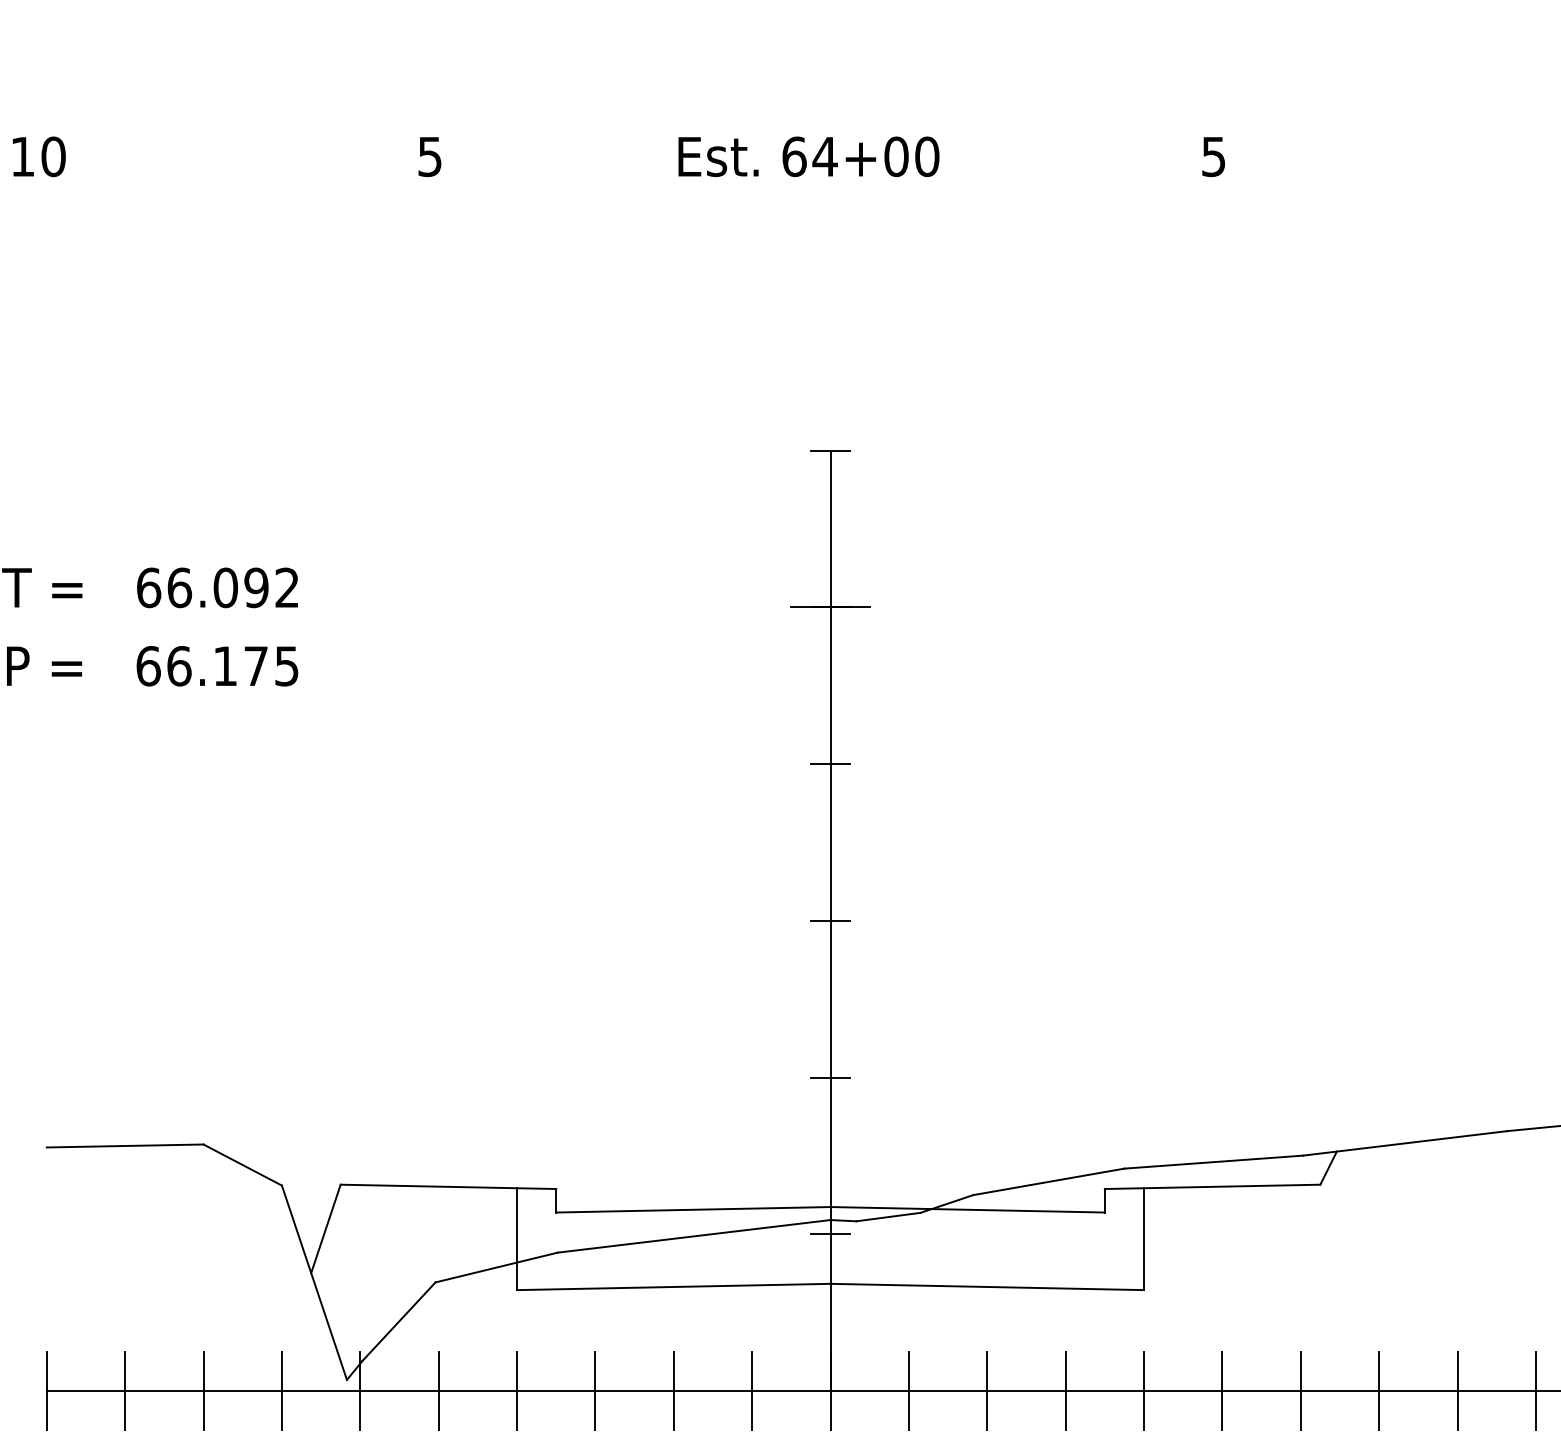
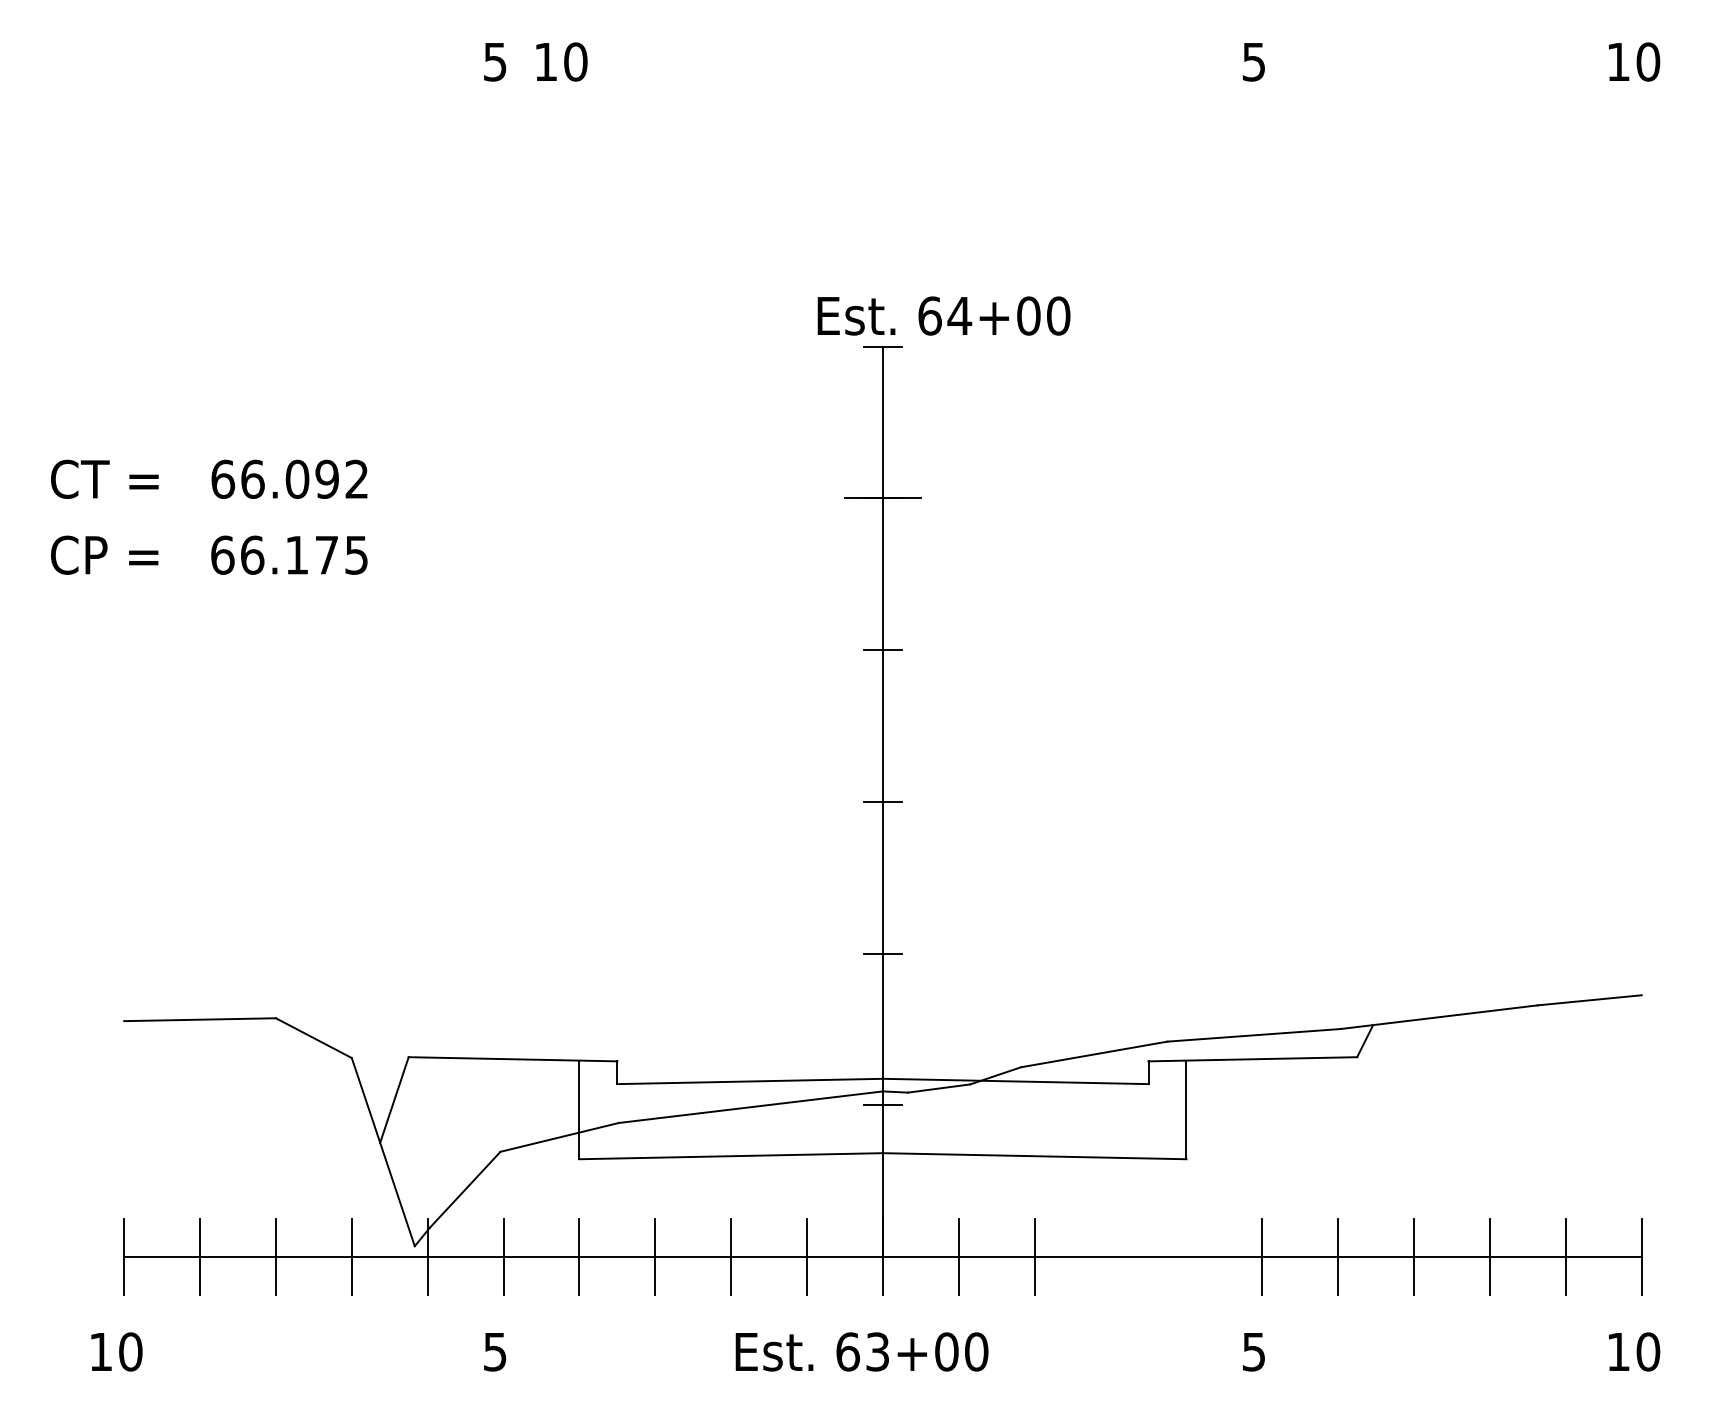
text: (38, 156) -> (561, 61), moved
text: (808, 156) -> (943, 315), moved
line: (1065, 1391) -> (1110, 1257), removed
line: (1144, 1391) -> (1186, 1257), removed

